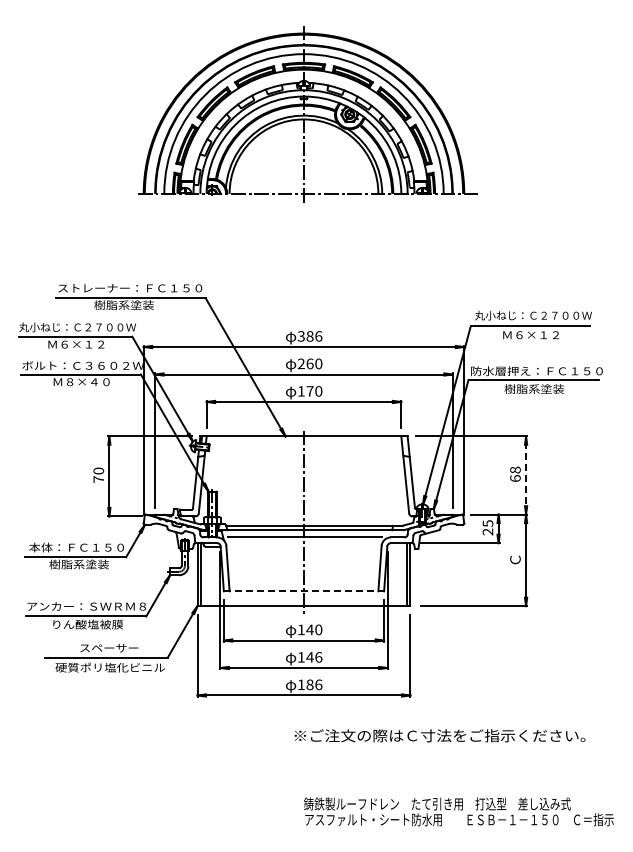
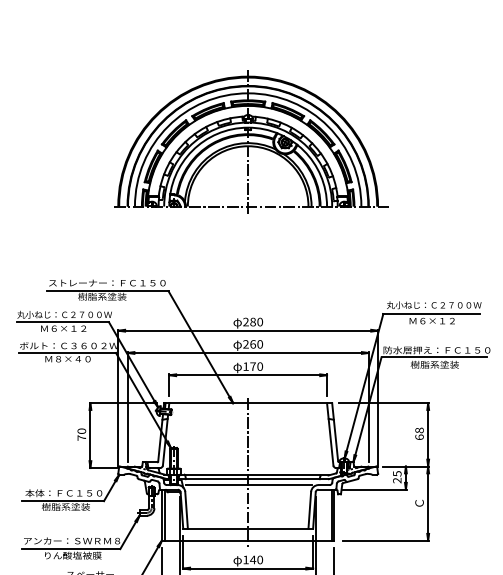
text: (309, 336) -> (252, 322), 386 -> 280
line: (526, 474) -> (428, 434), dashed -> solid
line: (304, 591) -> (248, 528), dashed -> solid

